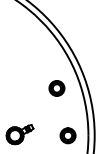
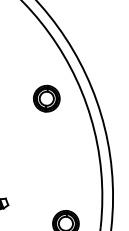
part: (56, 88) -> (46, 98), moved

